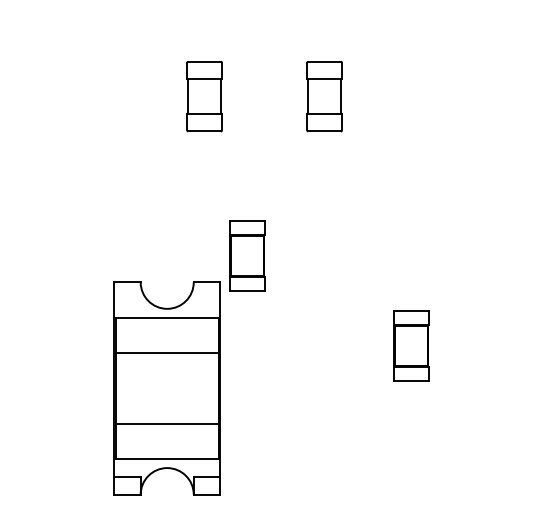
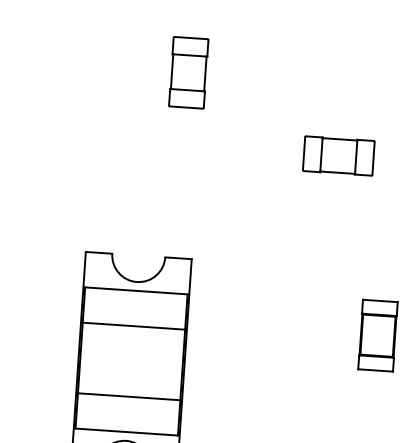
part: (324, 96) -> (308, 80), removed
part: (359, 169) -> (338, 156), added
part: (247, 255) -> (220, 234), removed

